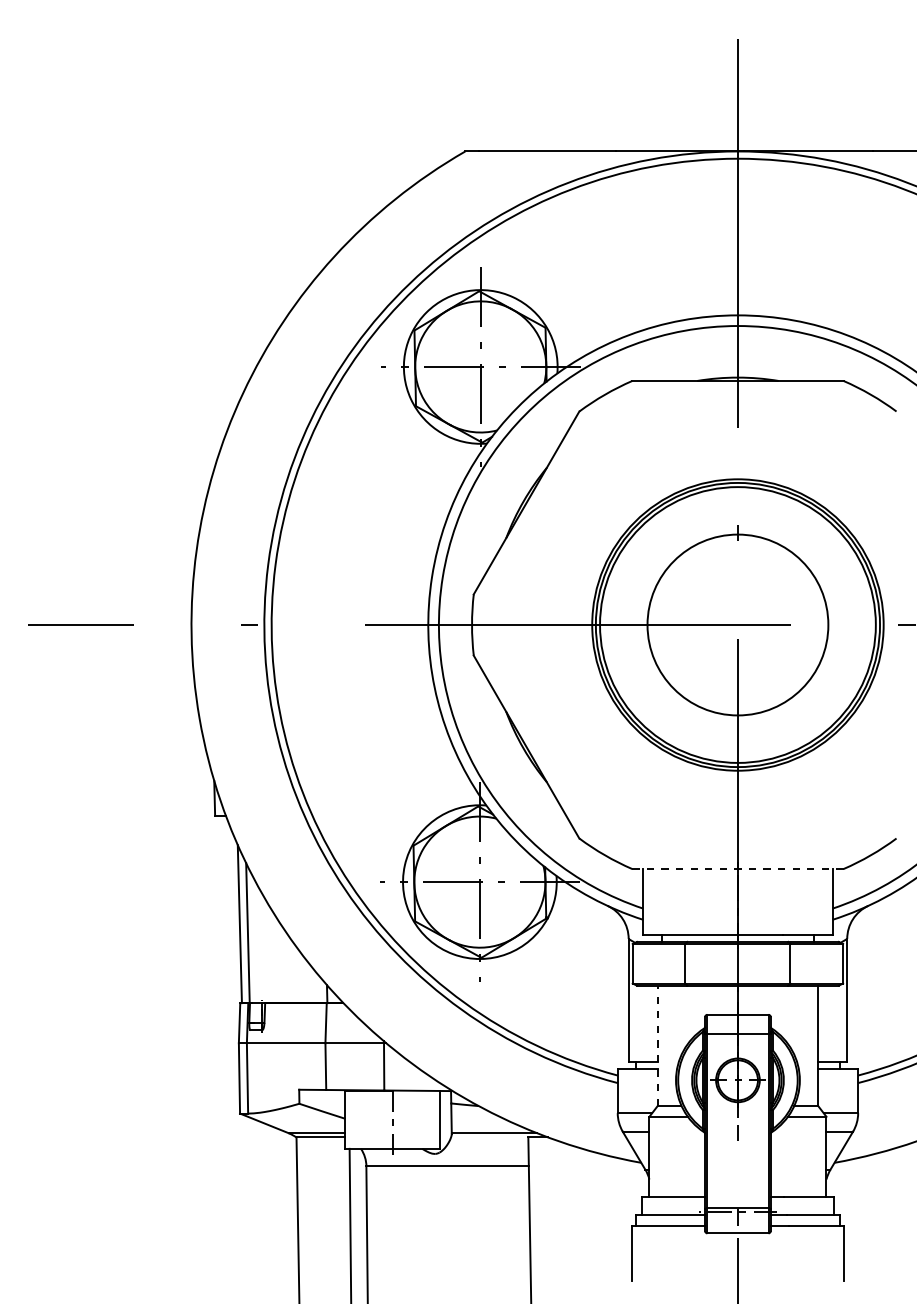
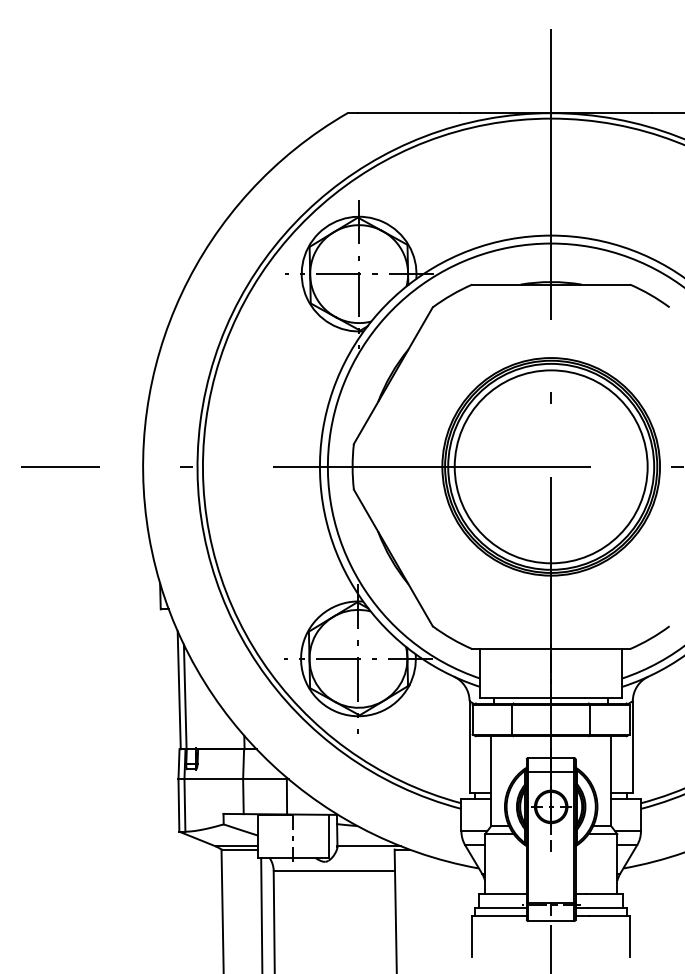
circle: (737, 624) -> (550, 466), size x1.43
line: (737, 869) -> (550, 649), dashed -> solid
line: (657, 1045) -> (491, 780), dashed -> solid

